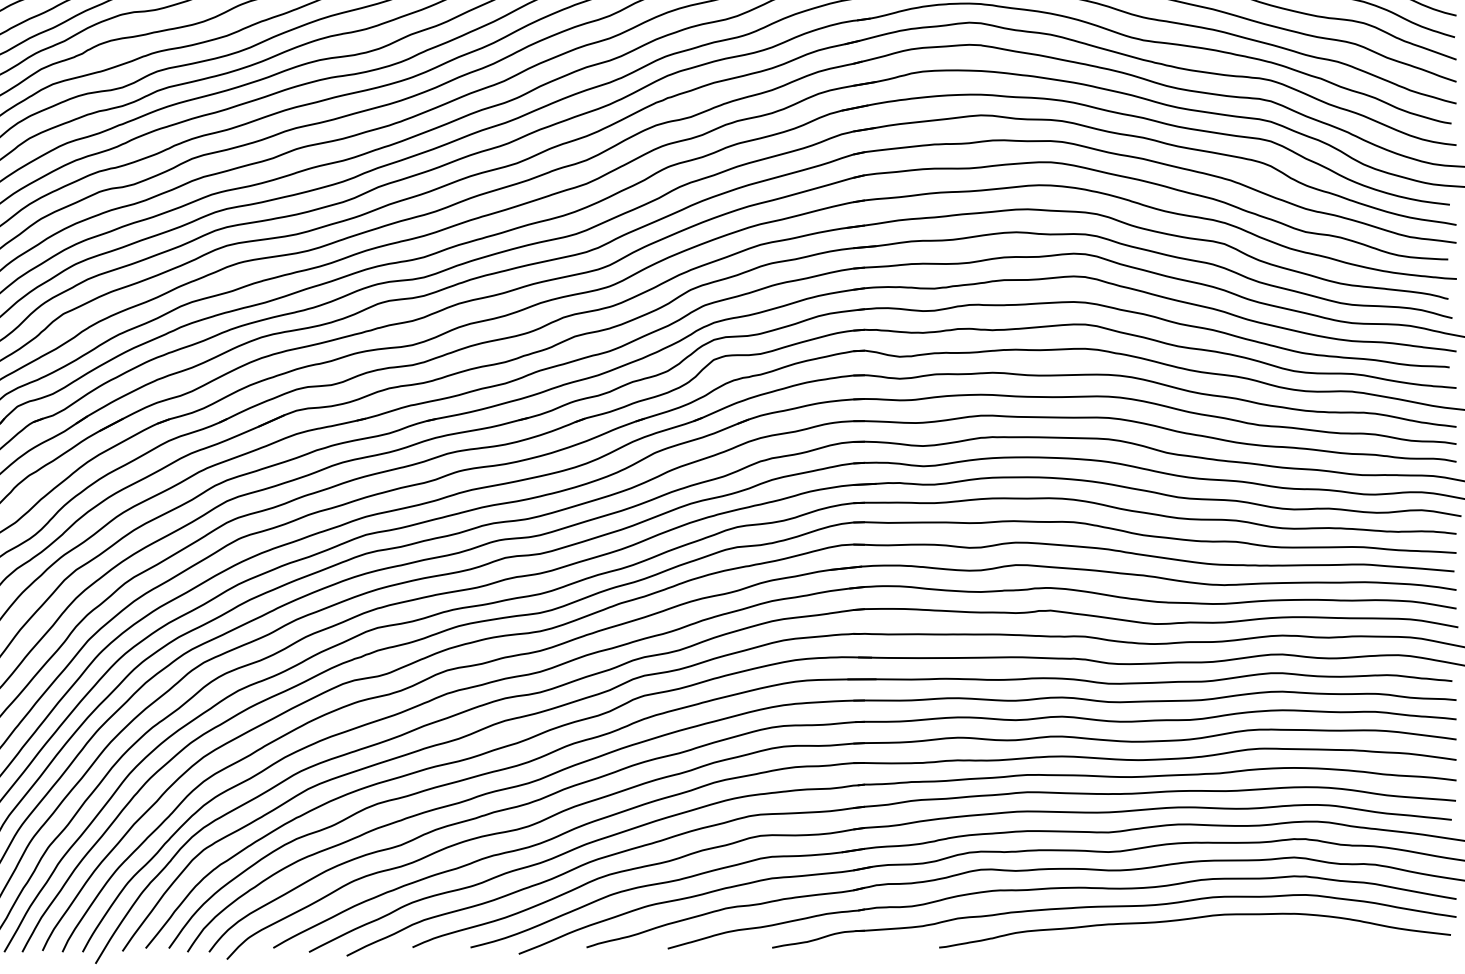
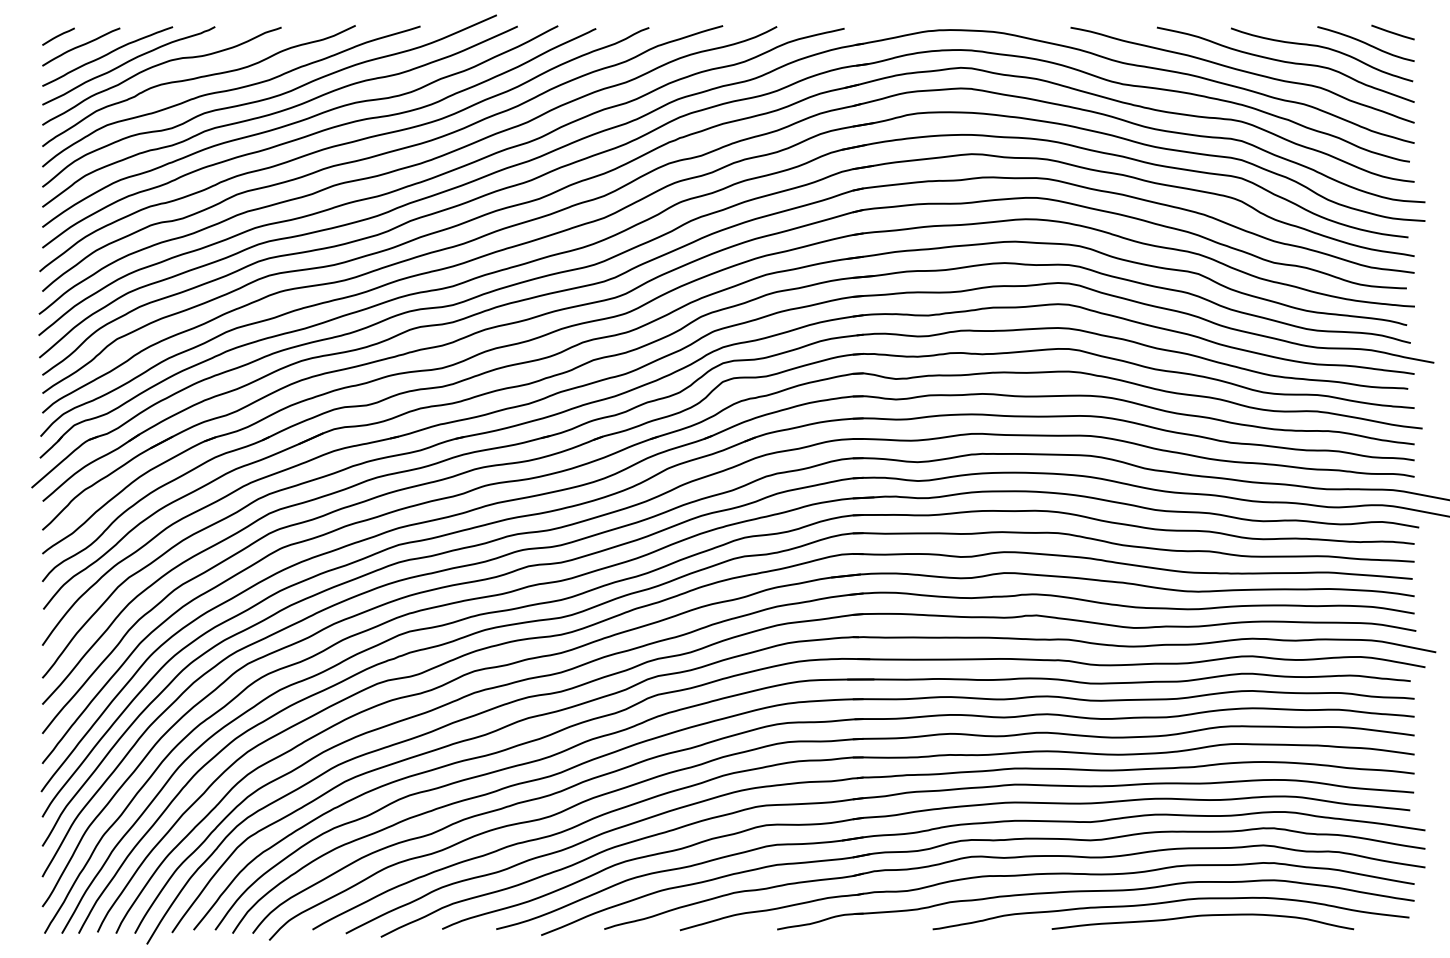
curve: (1228, 933) -> (1202, 916), added

